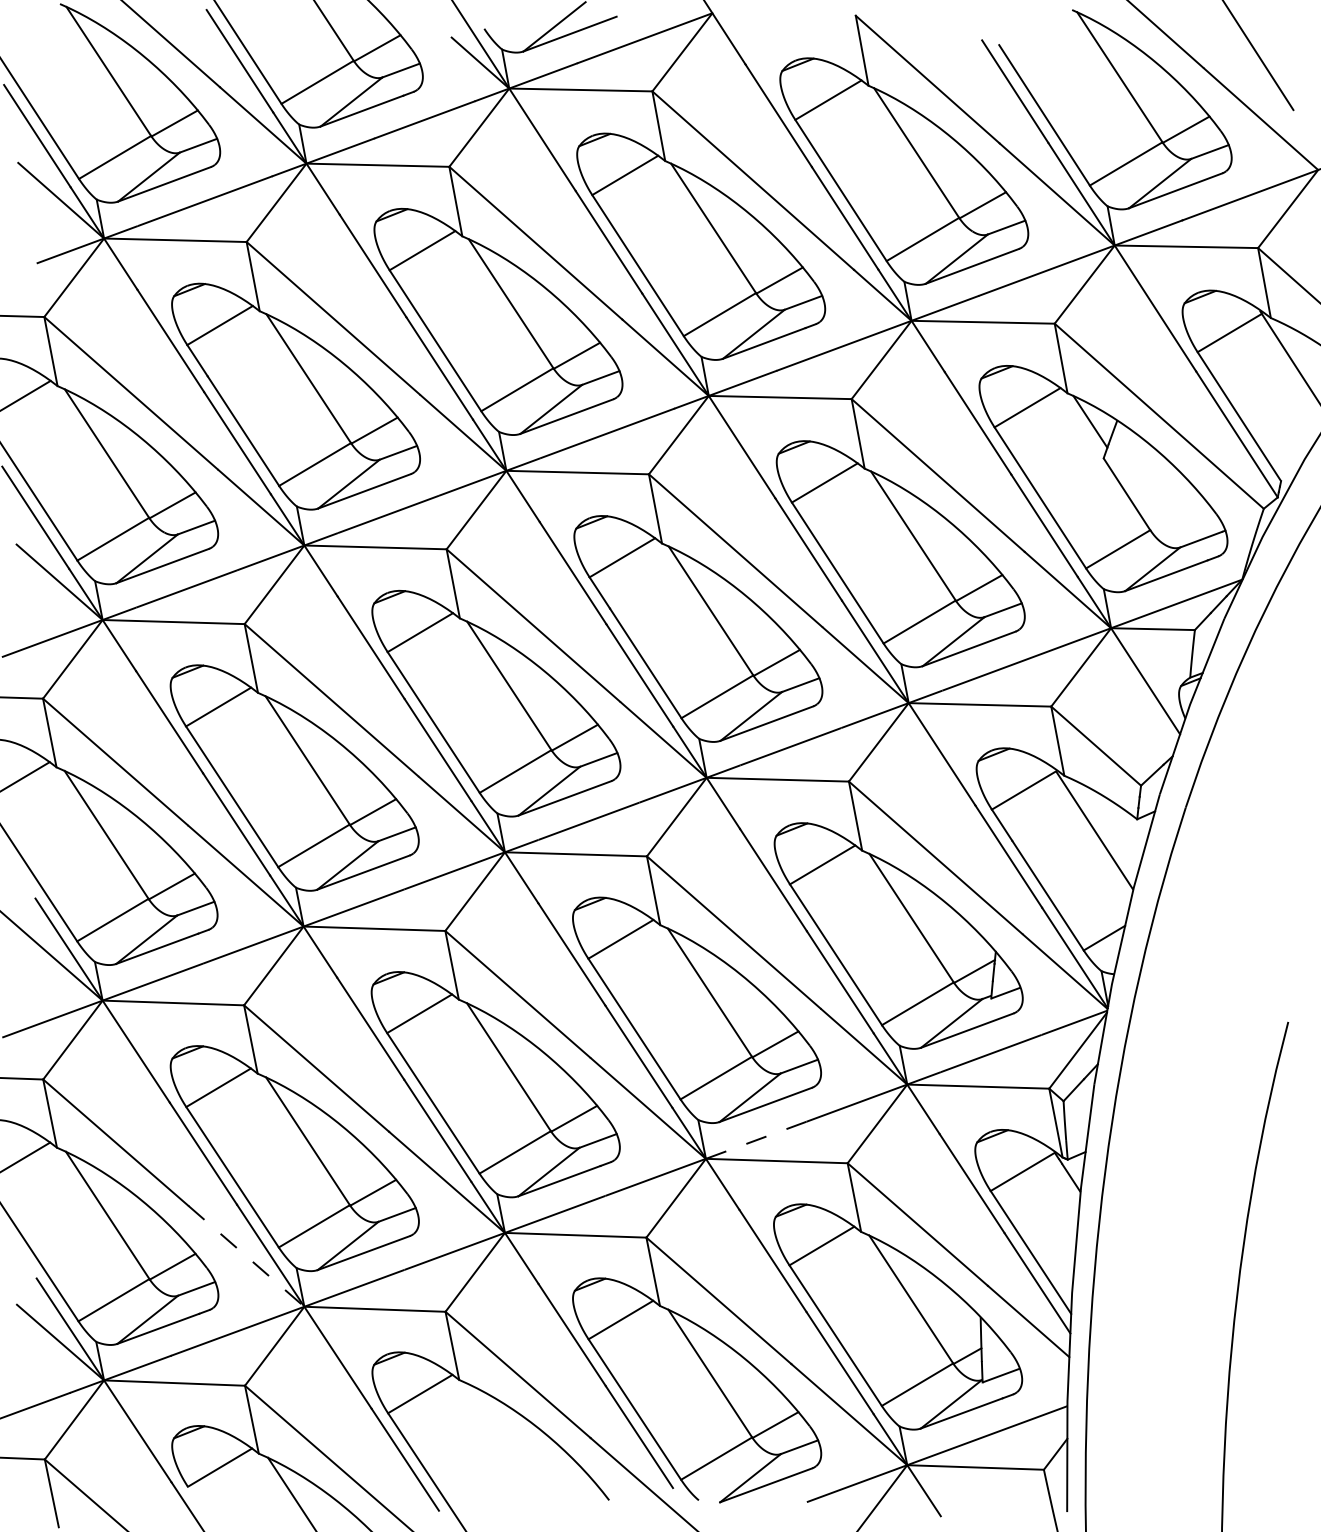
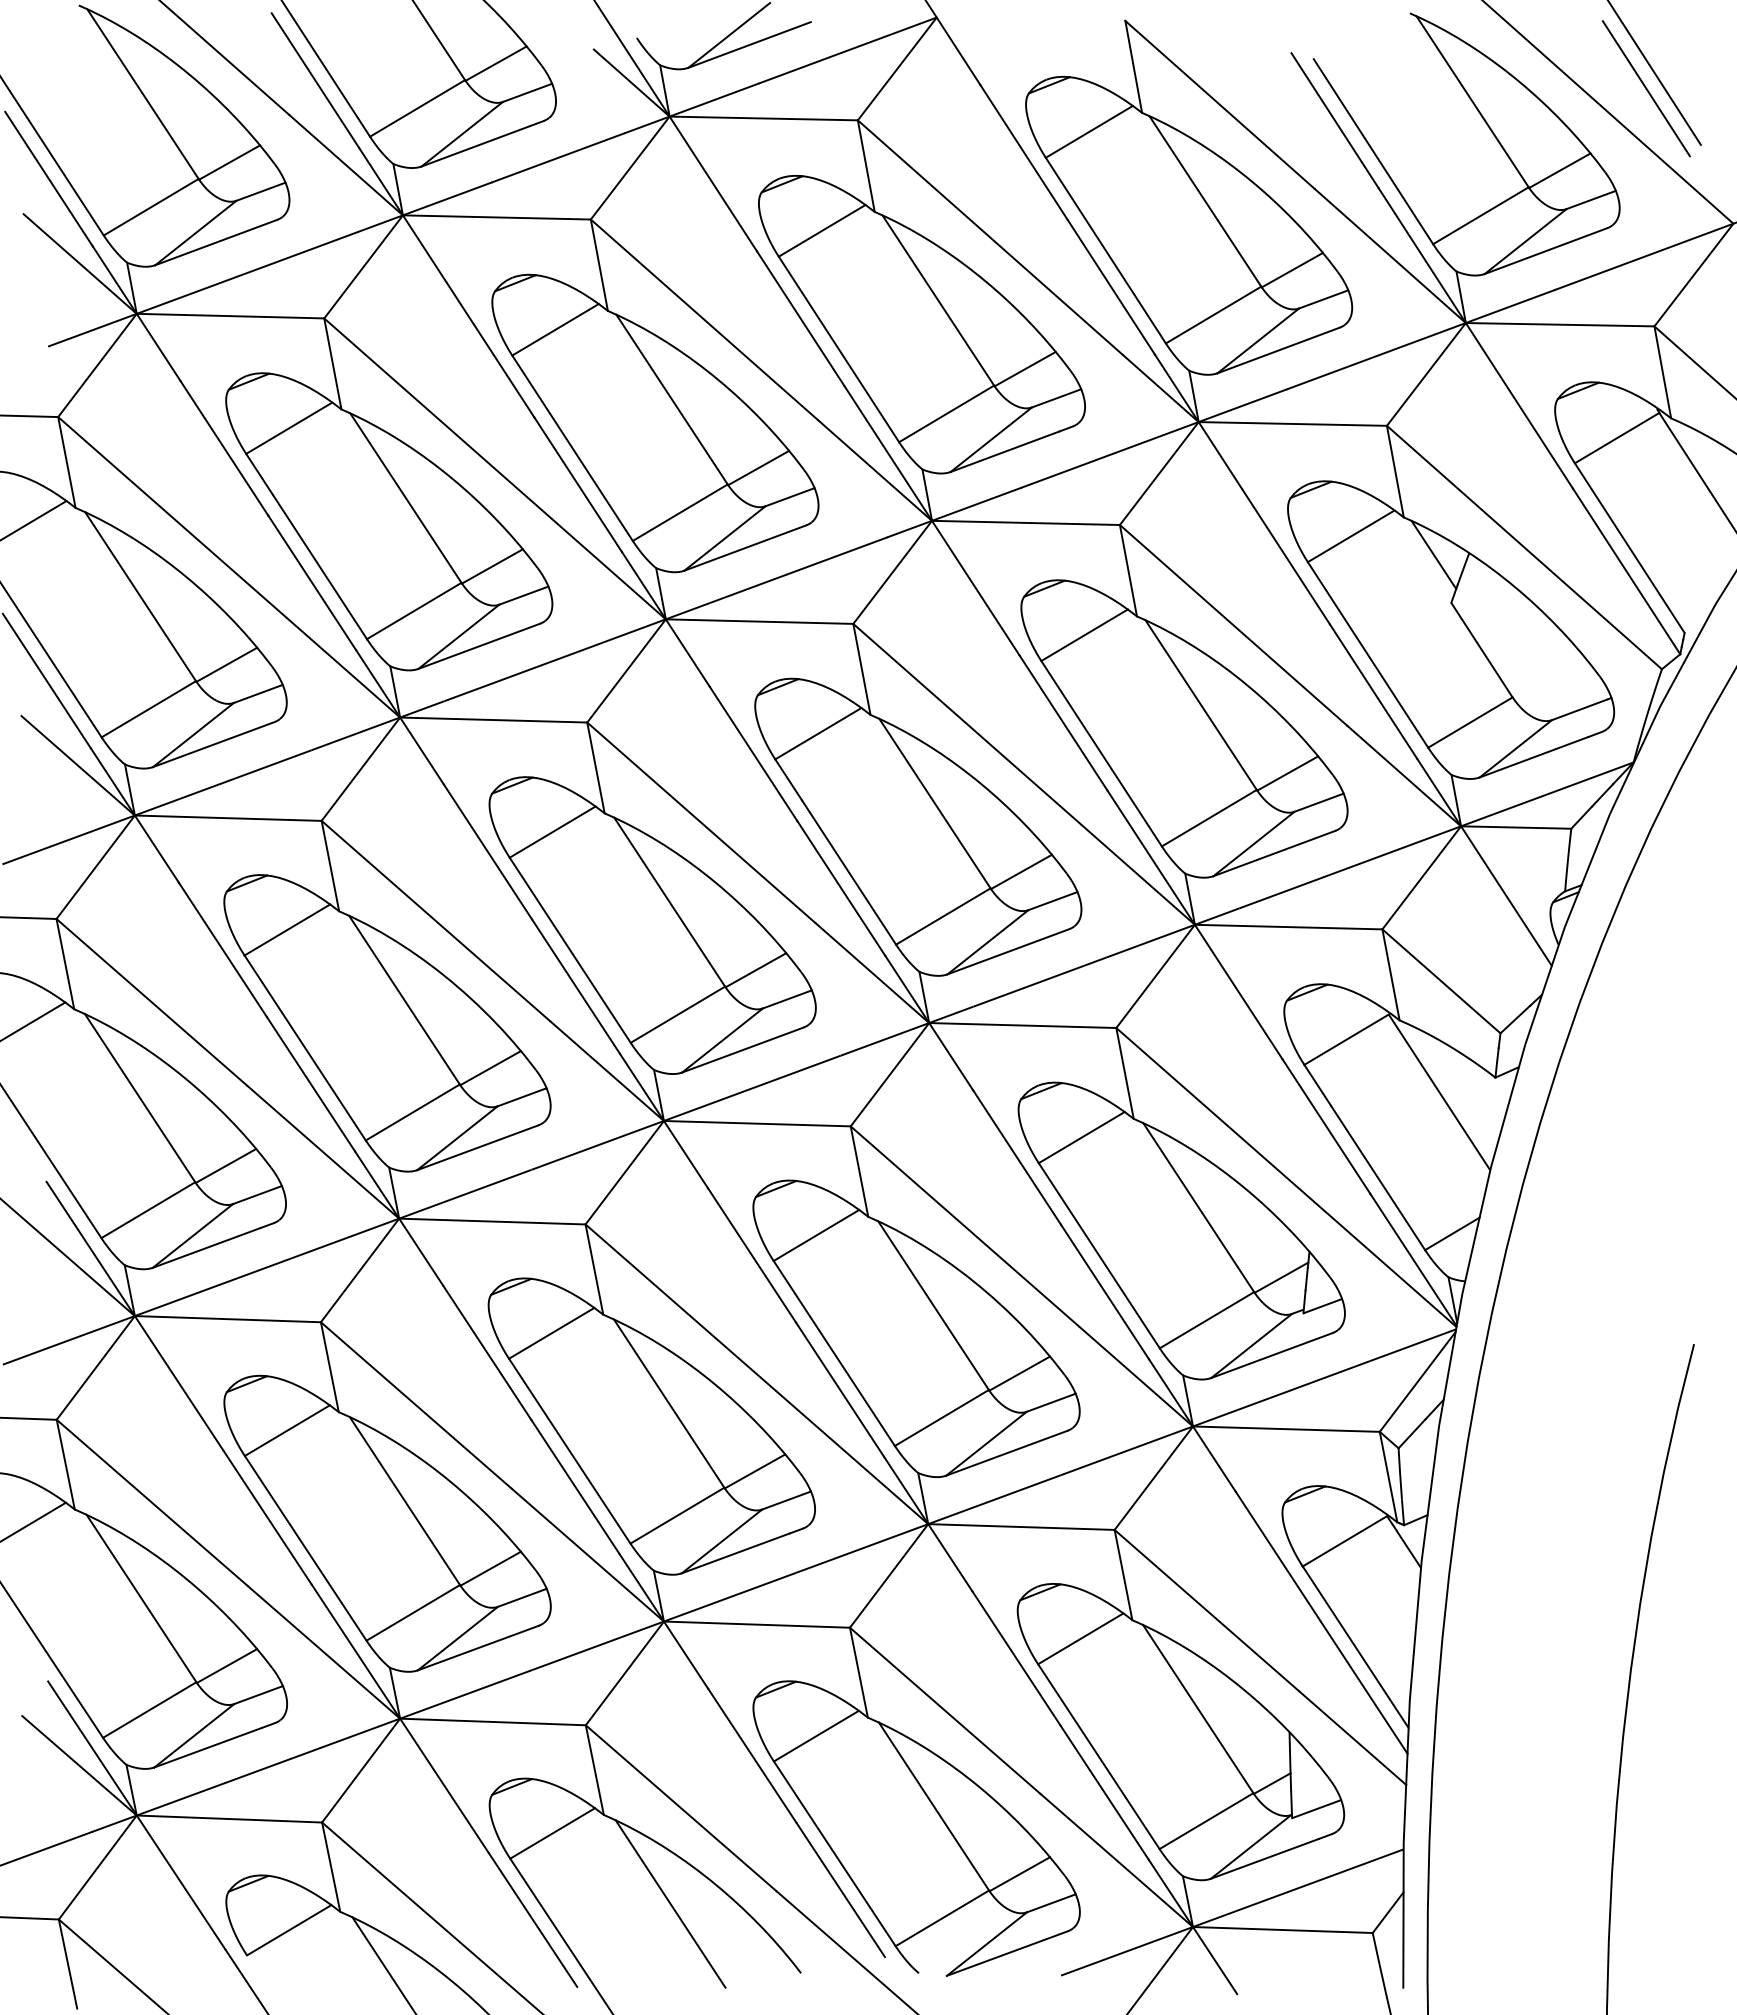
line: (1251, 67) -> (1645, 88), added
line: (755, 1140) -> (993, 1500), dashed -> solid
line: (246, 1256) -> (324, 1652), dashed -> solid
line: (509, 1447) -> (670, 1903), added

